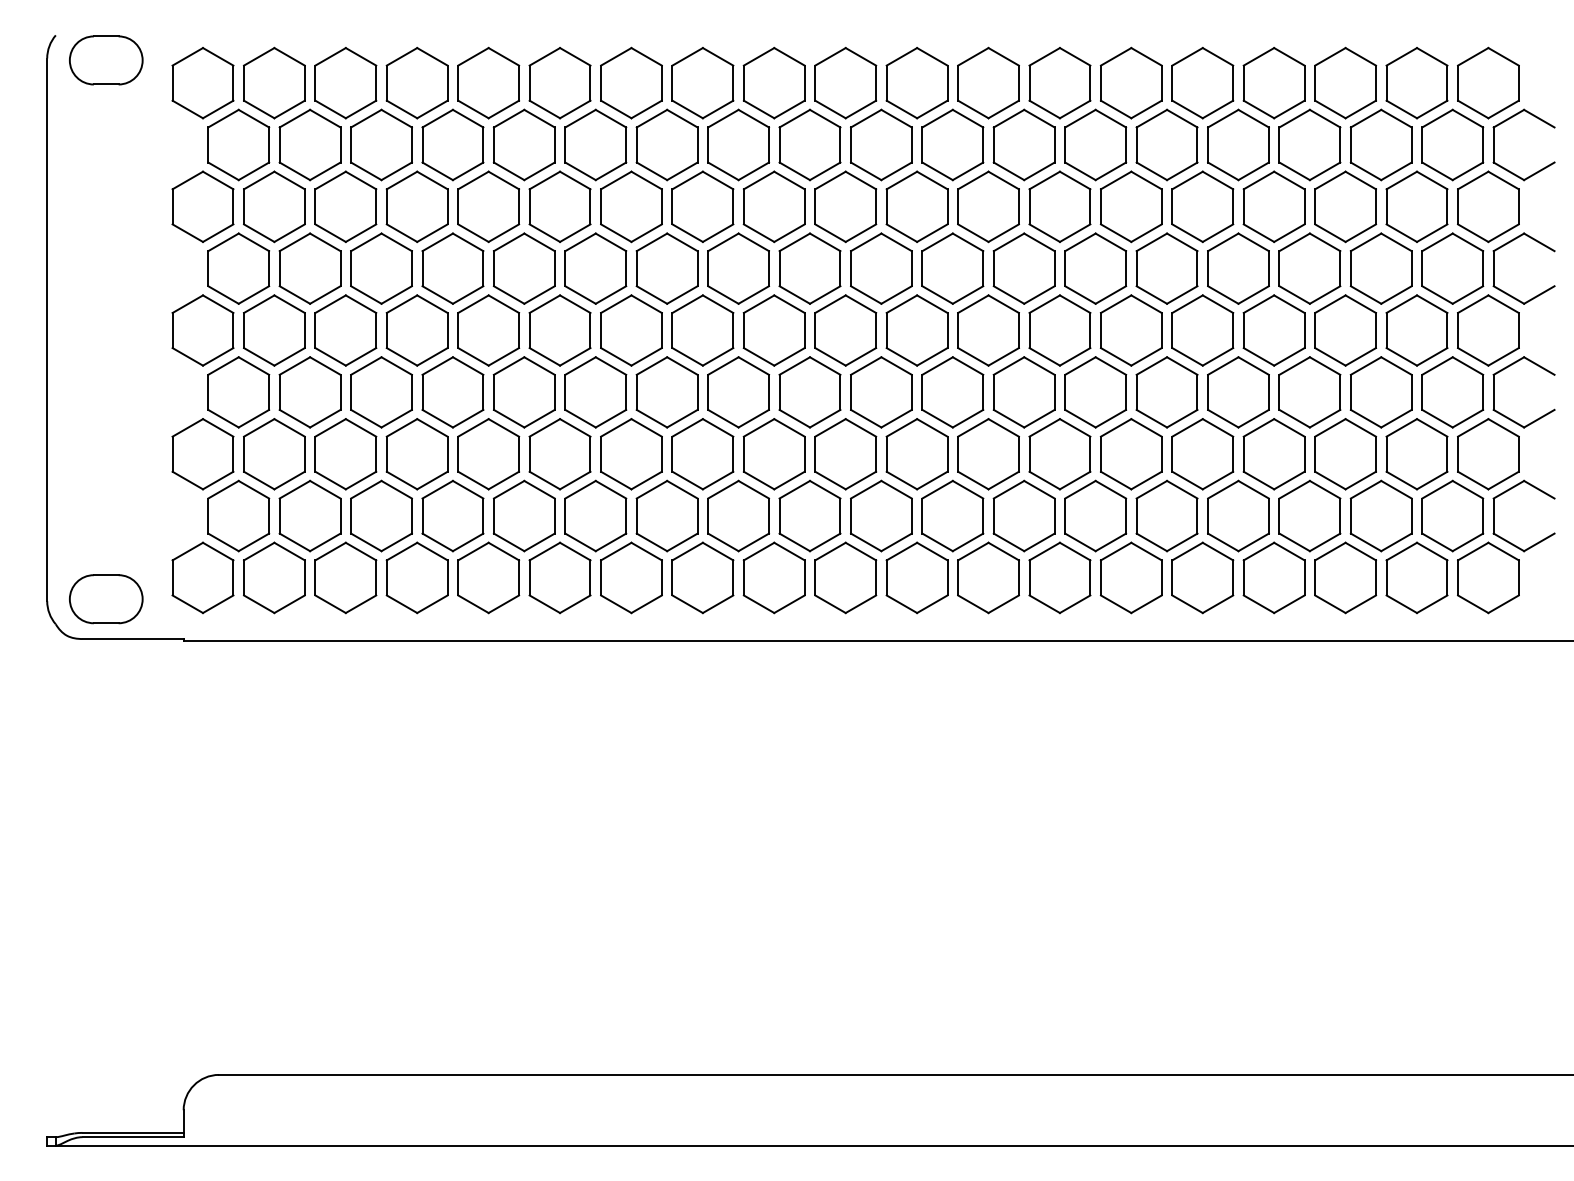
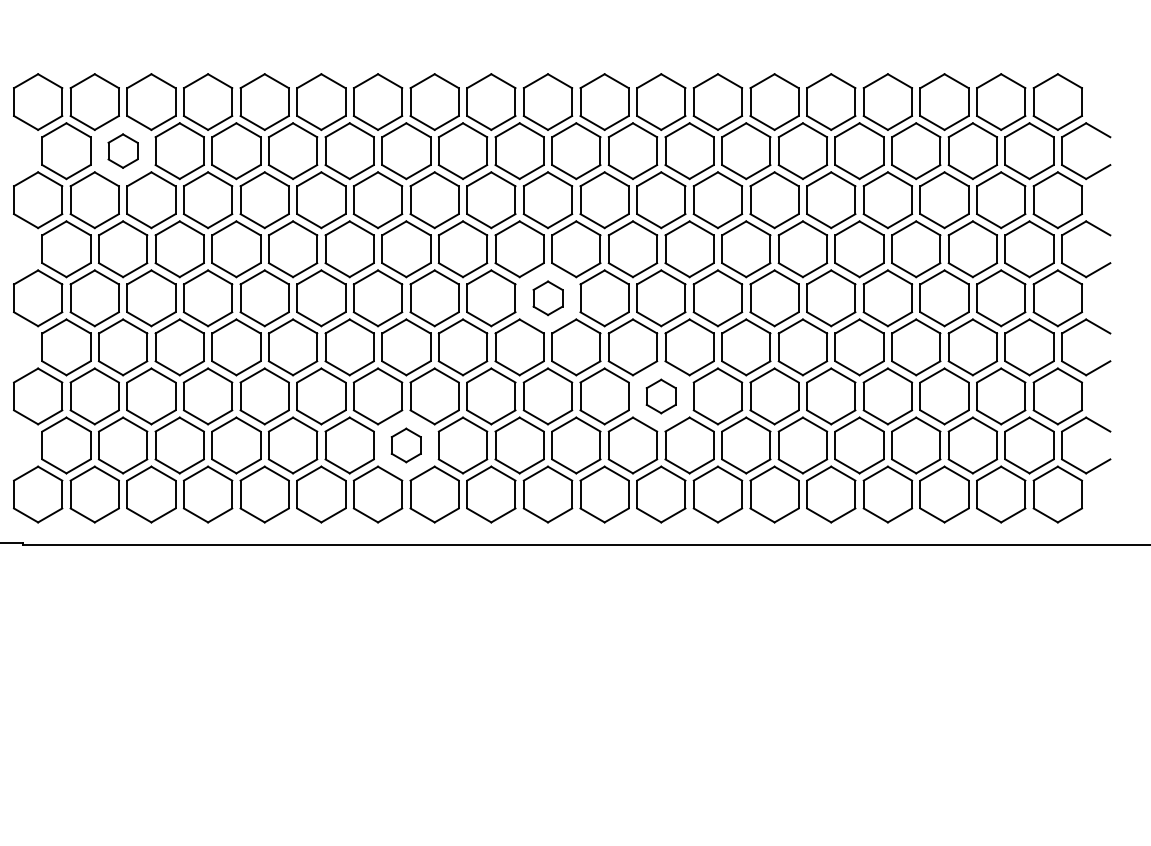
part: (309, 144) -> (122, 150), size x0.6
part: (845, 330) -> (547, 298), size x0.6
part: (988, 454) -> (661, 396), size x0.6
part: (666, 515) -> (405, 445), size x0.6

